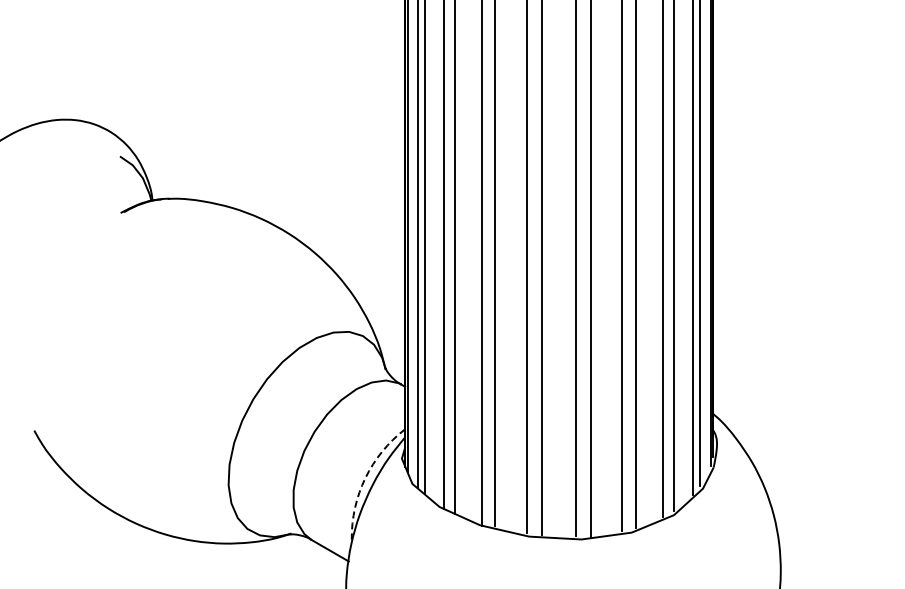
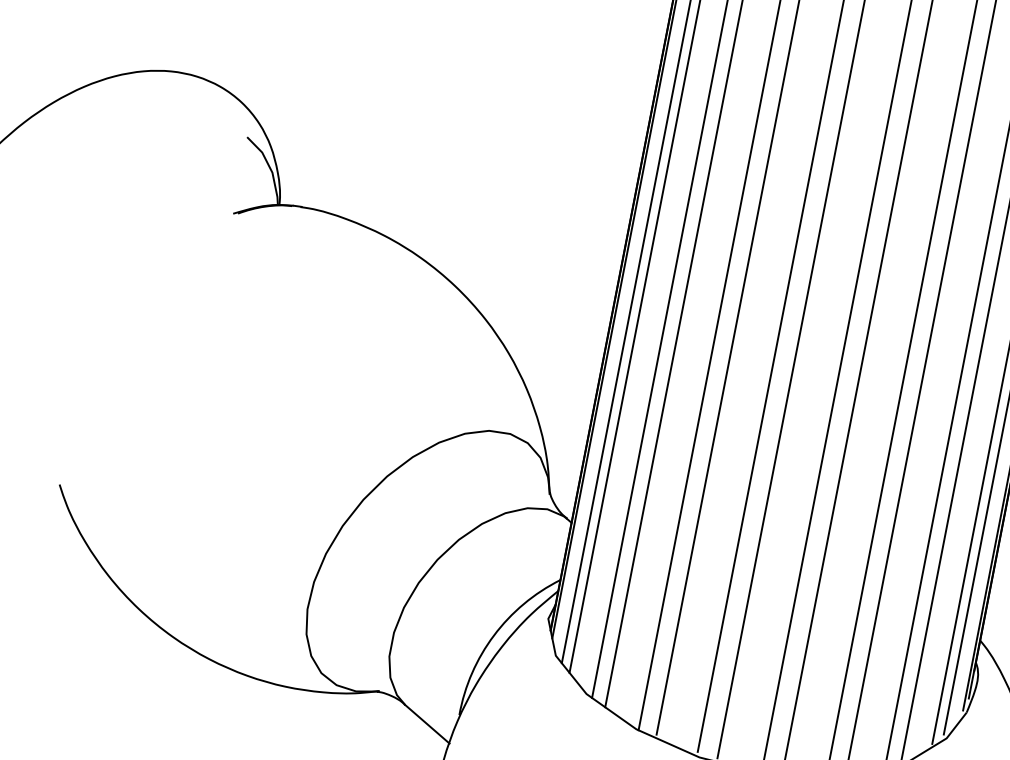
arc: (365, 478) -> (493, 636), dashed -> solid

